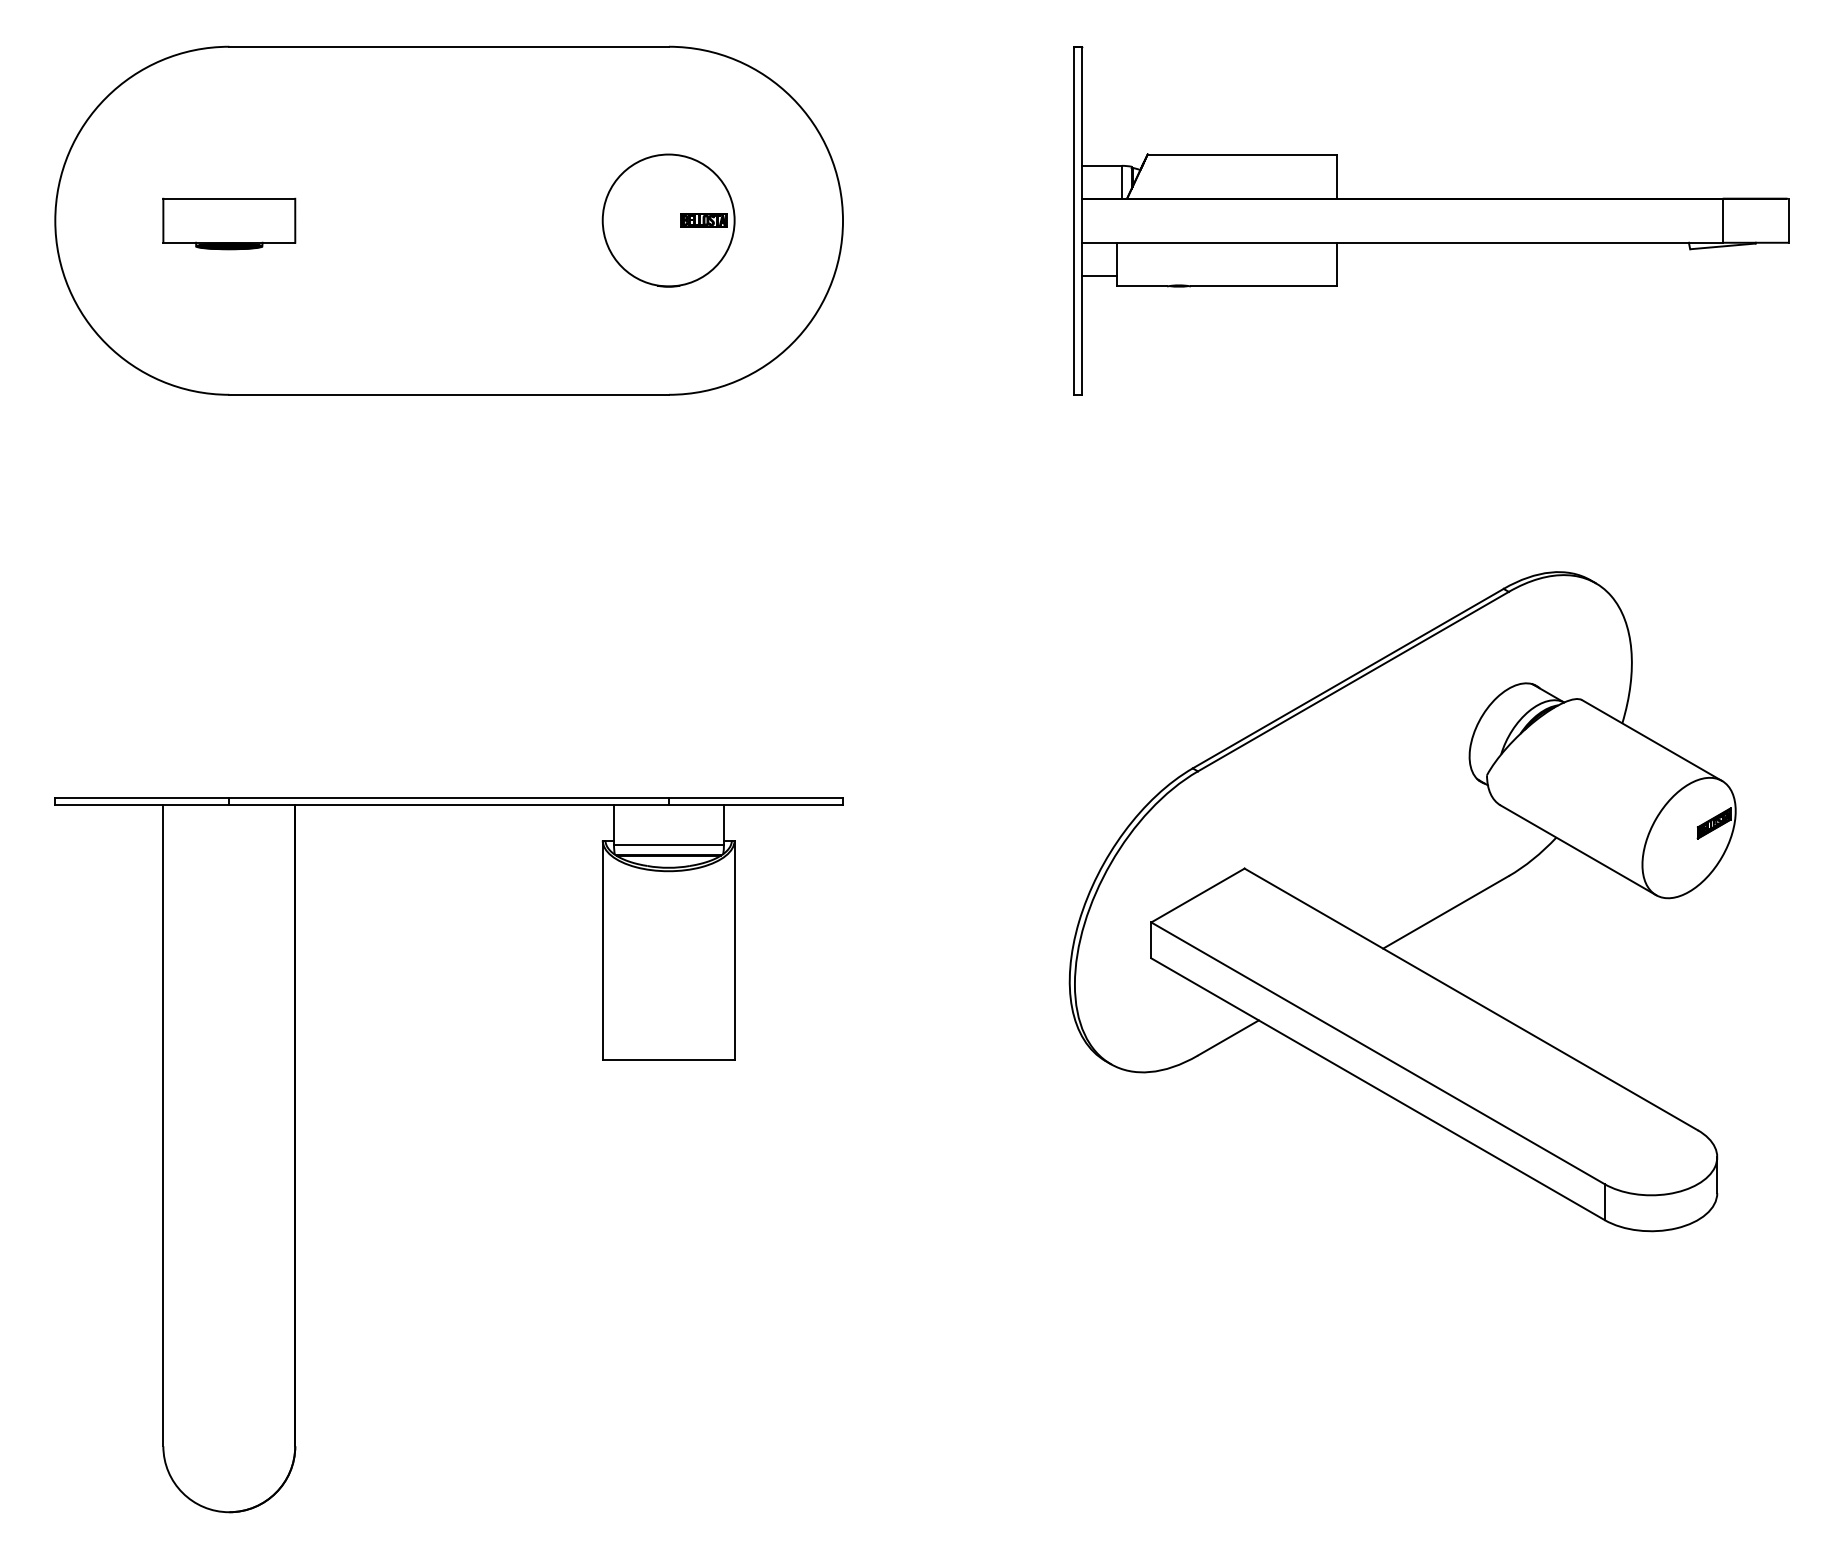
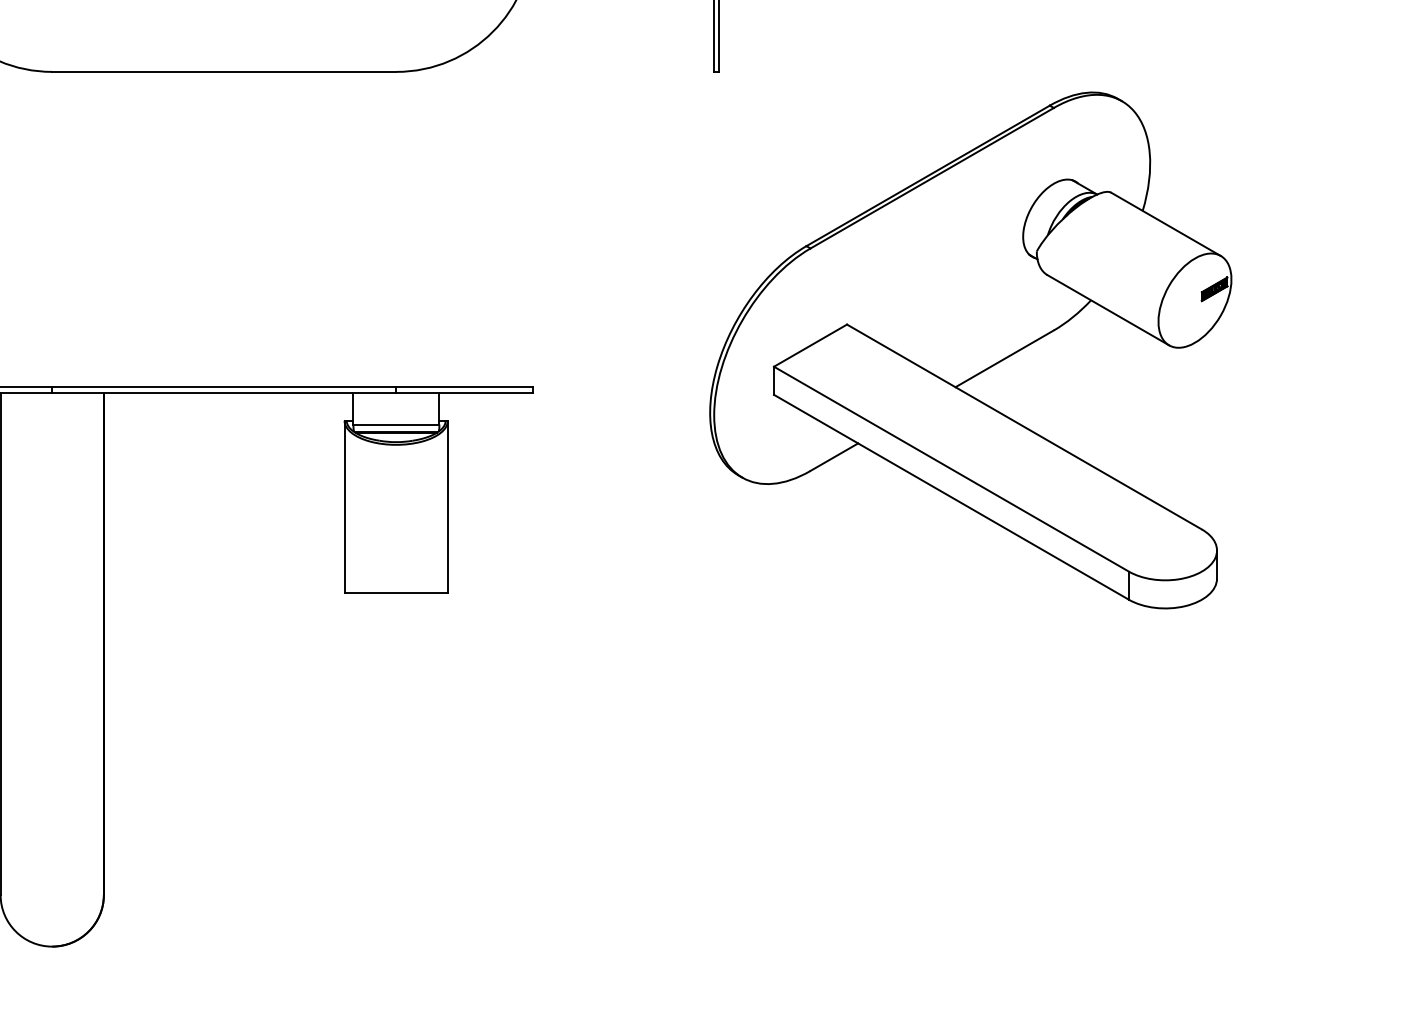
part: (1402, 901) -> (970, 350), moved

